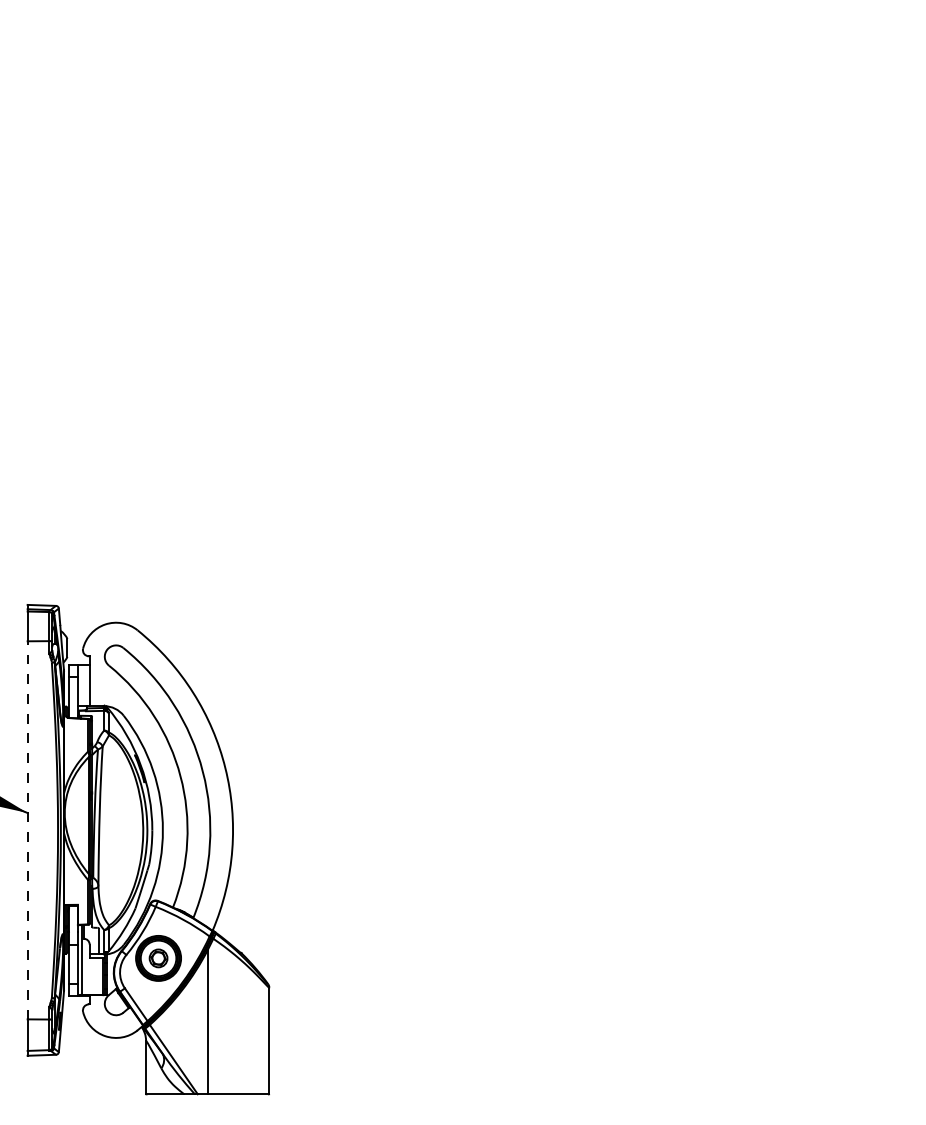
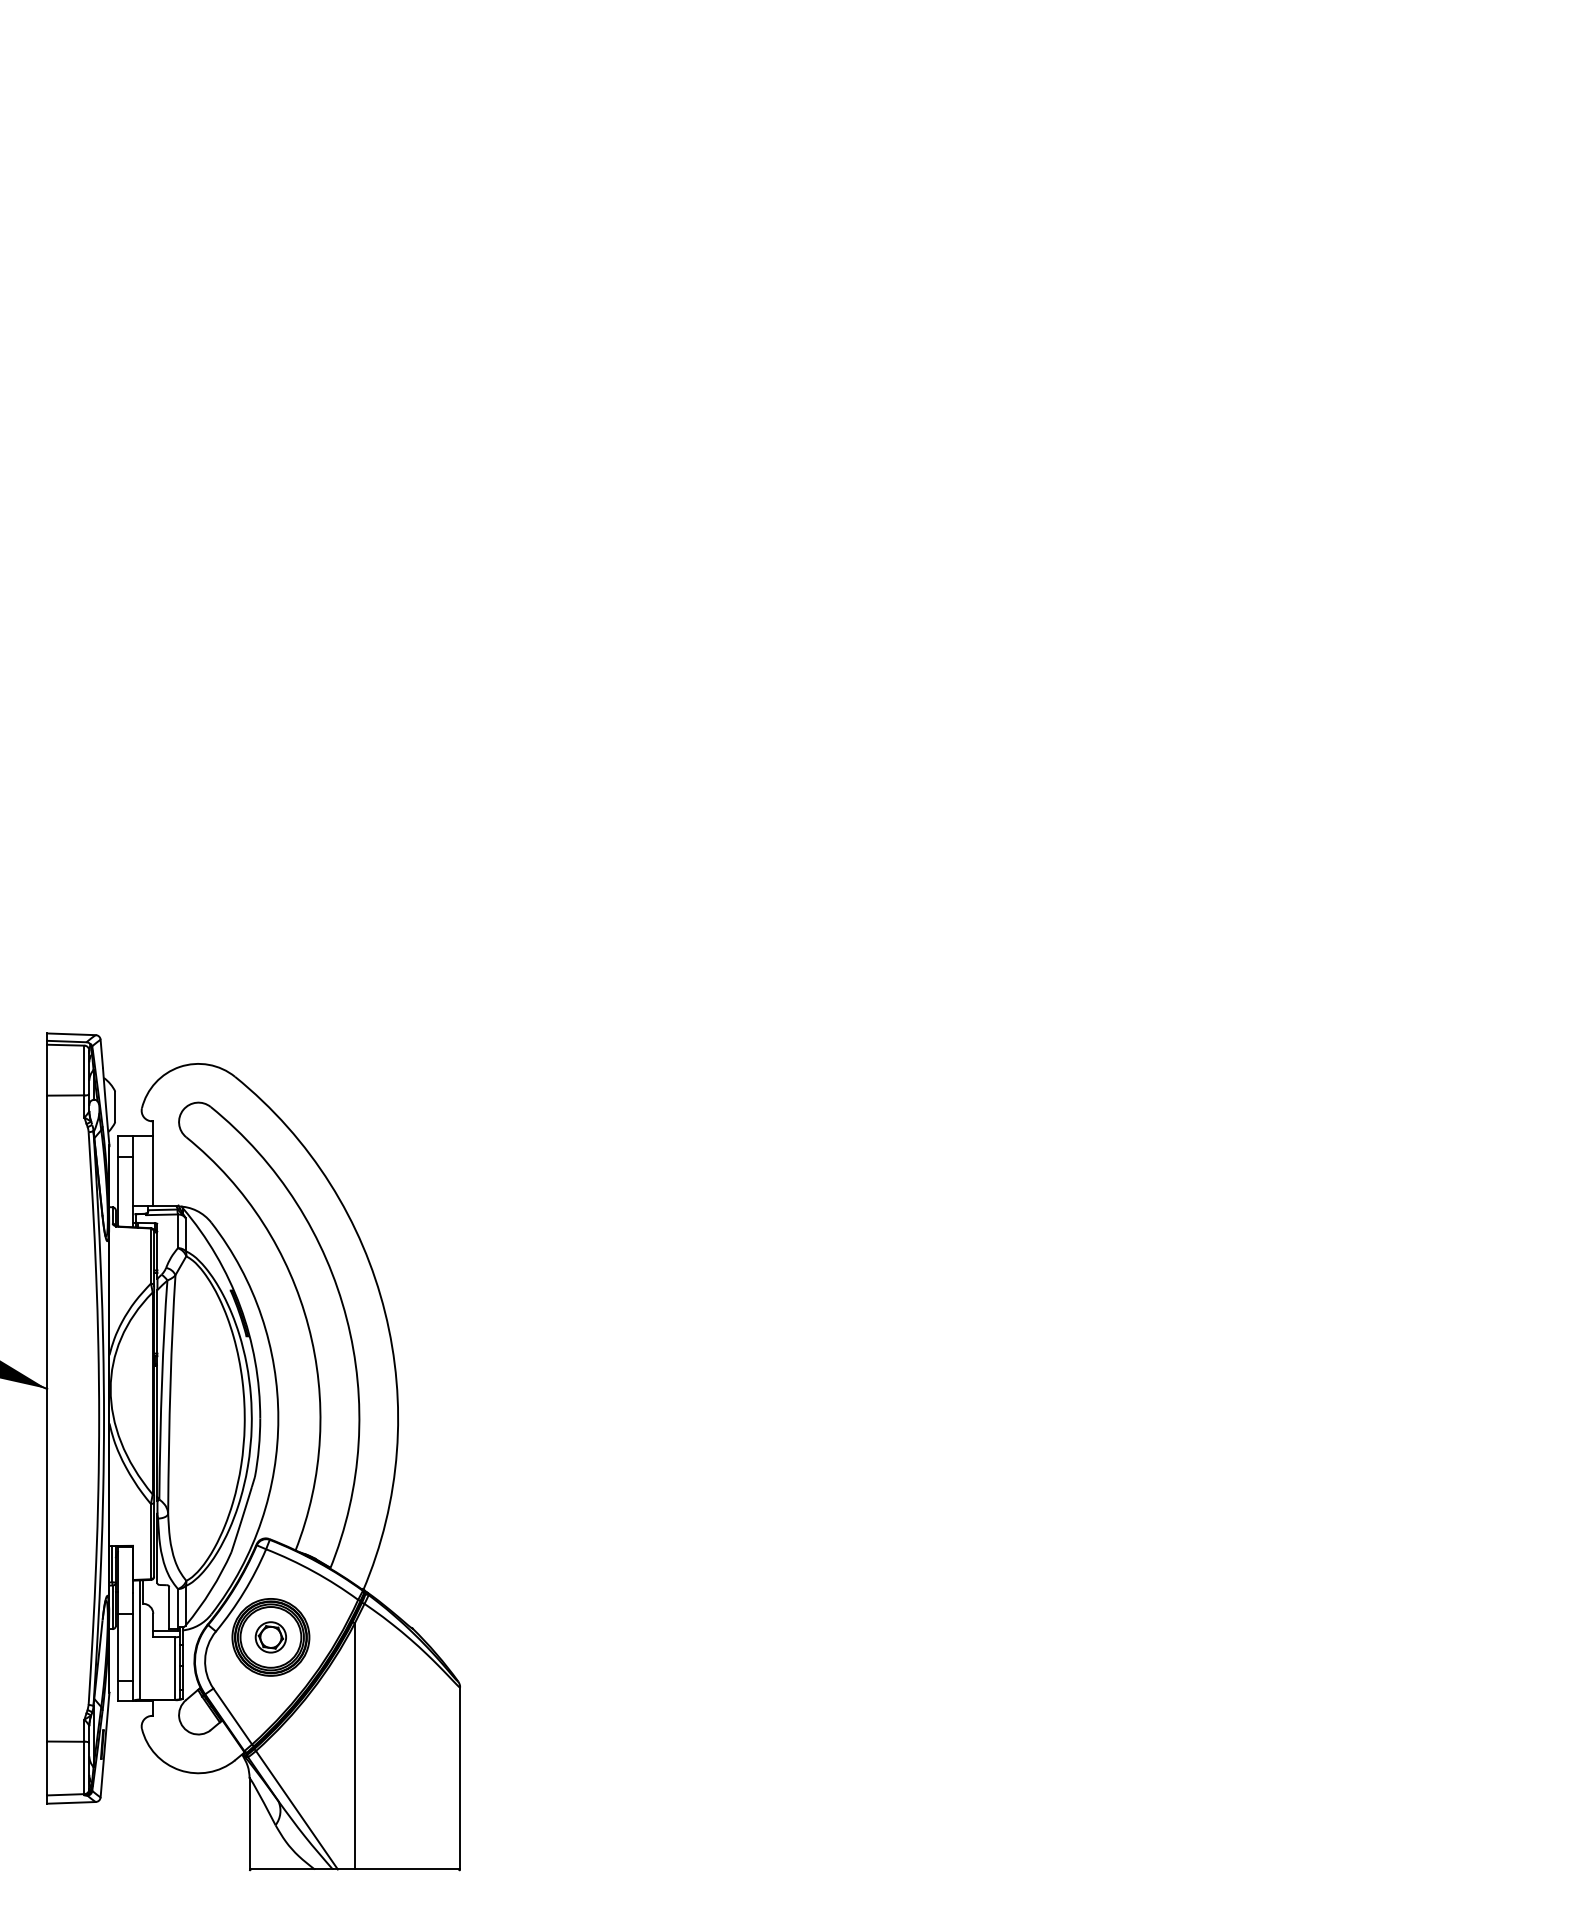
line: (27, 829) -> (46, 1417), dashed -> solid

